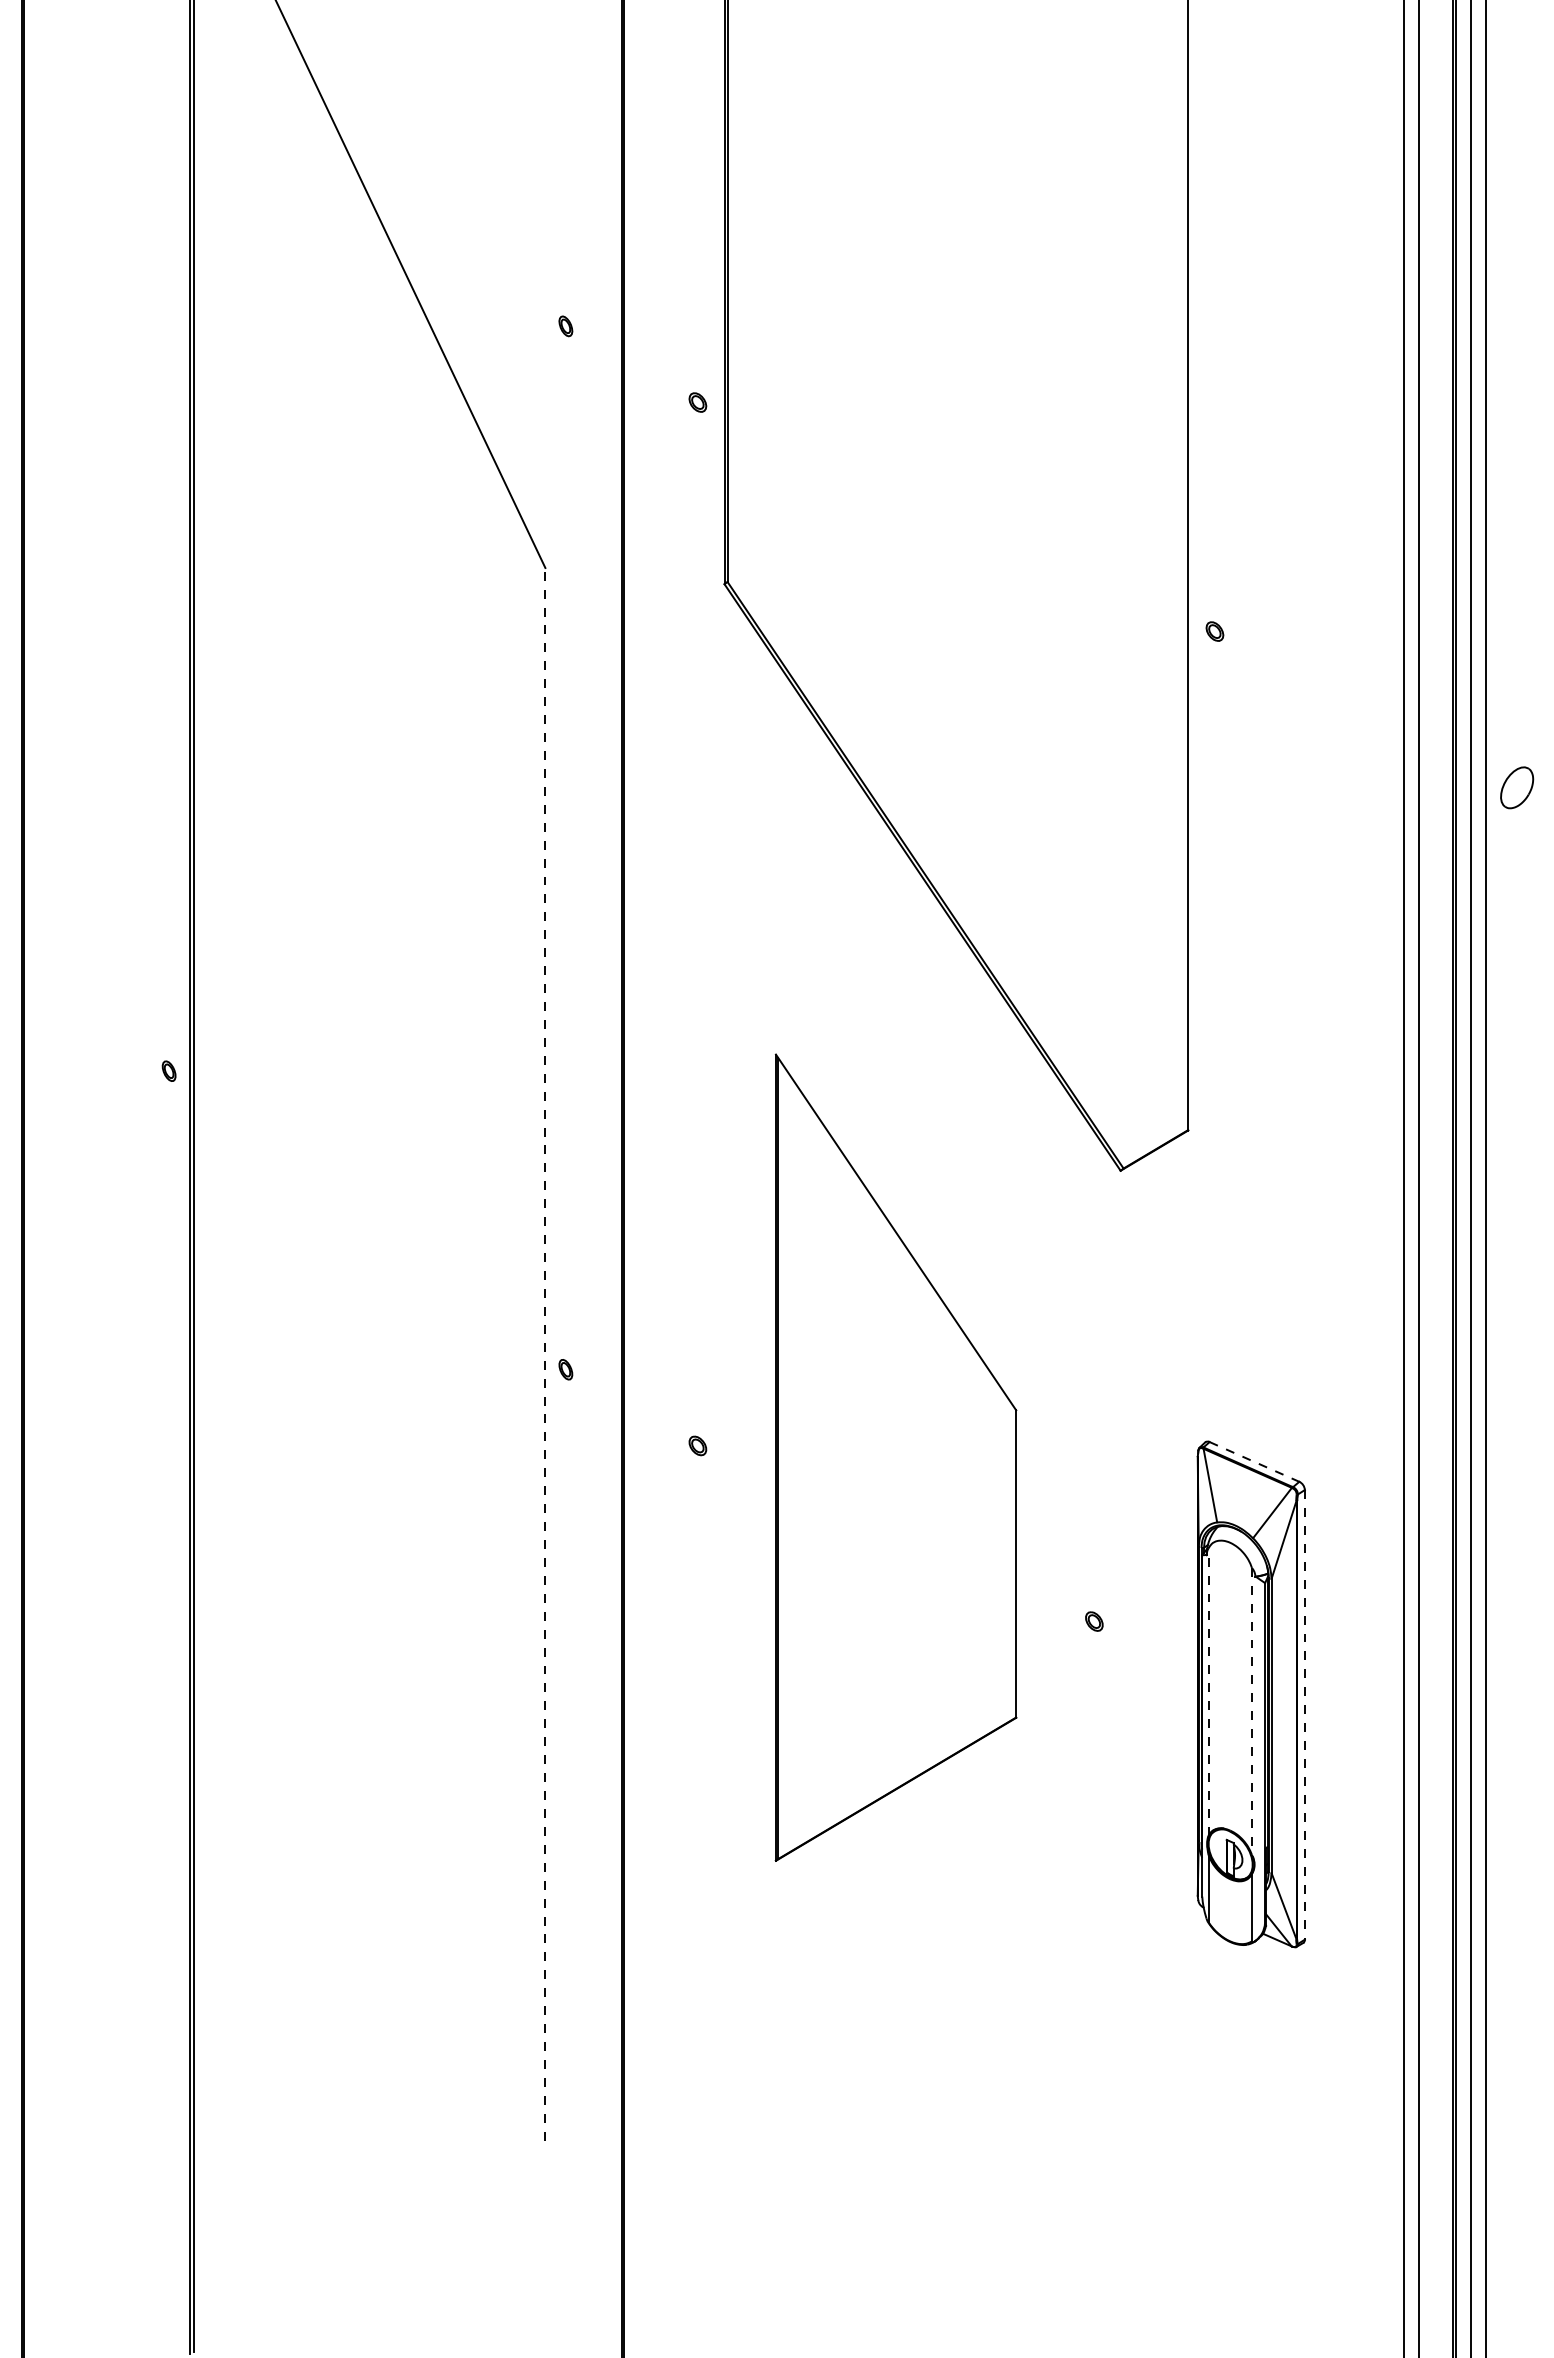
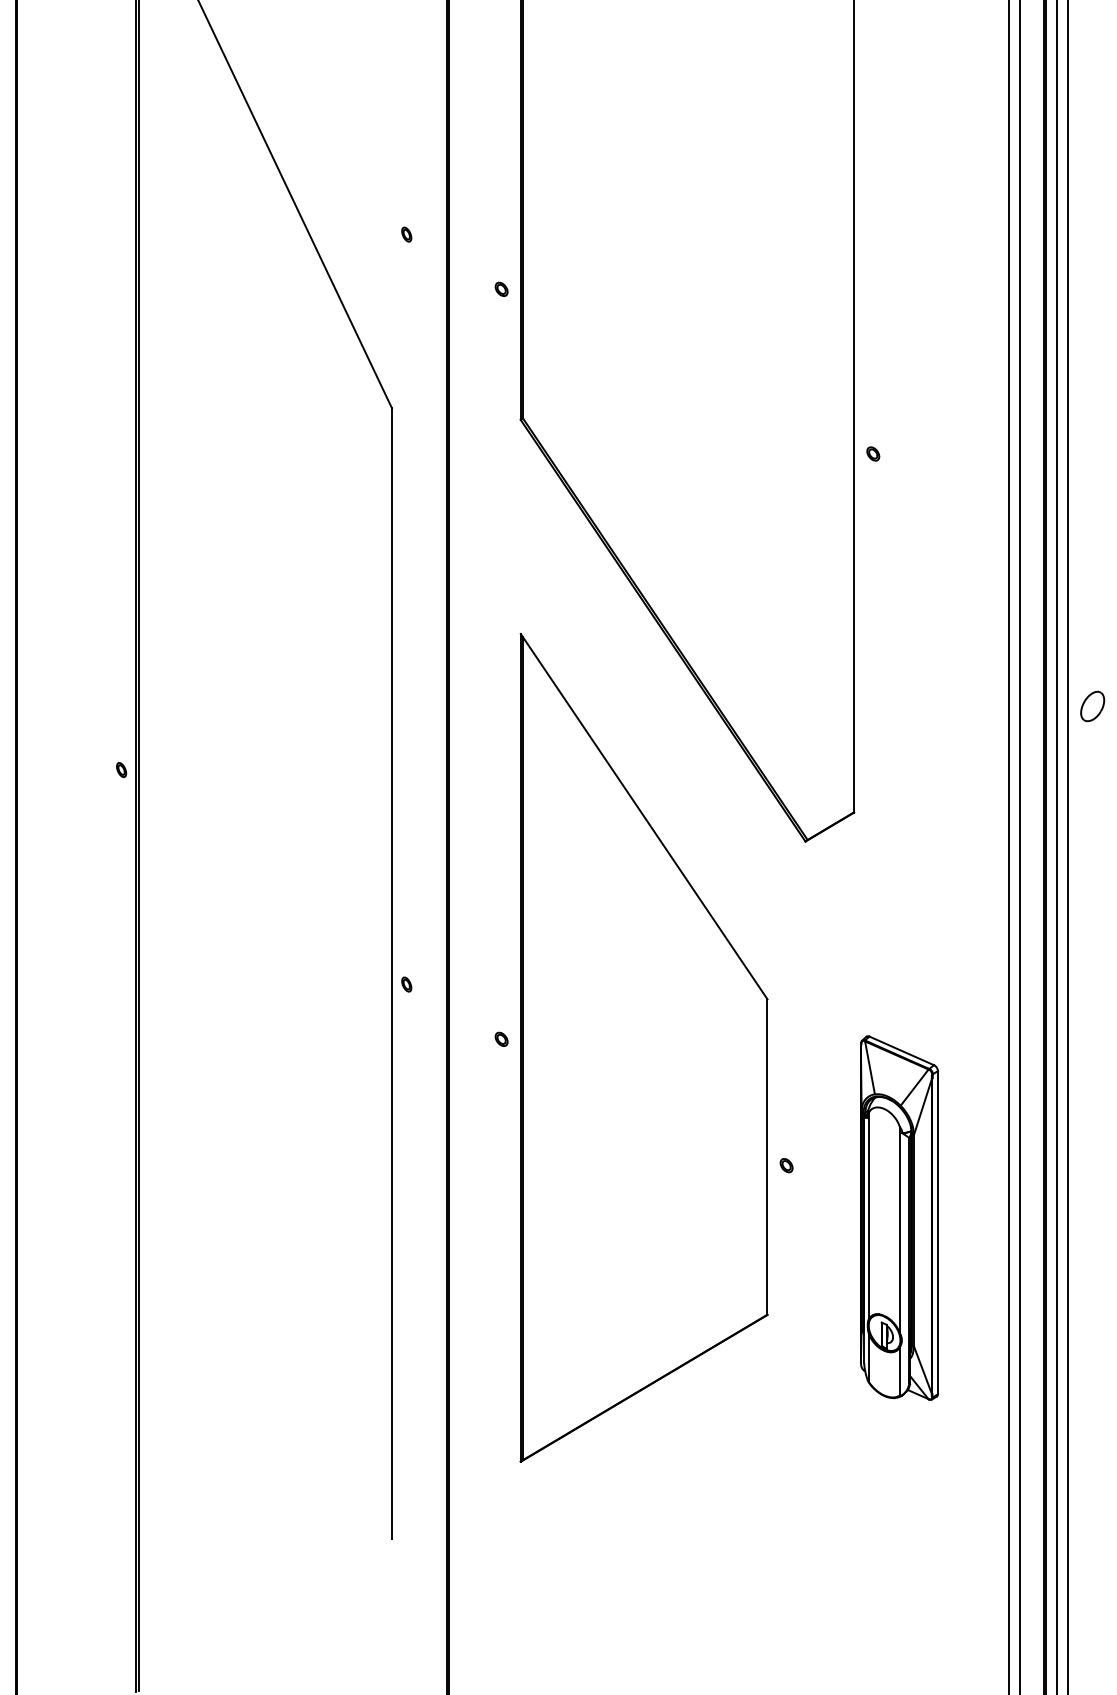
part: (1517, 787) -> (1092, 706), moved
line: (545, 1353) -> (392, 972), dashed -> solid
part: (895, 1457) -> (643, 1047), size x1.43
line: (1254, 1462) -> (901, 1051), dashed -> solid
line: (1208, 1692) -> (868, 1216), dashed -> solid
line: (1251, 1711) -> (899, 1230), dashed -> solid
line: (1304, 1714) -> (937, 1232), dashed -> solid

